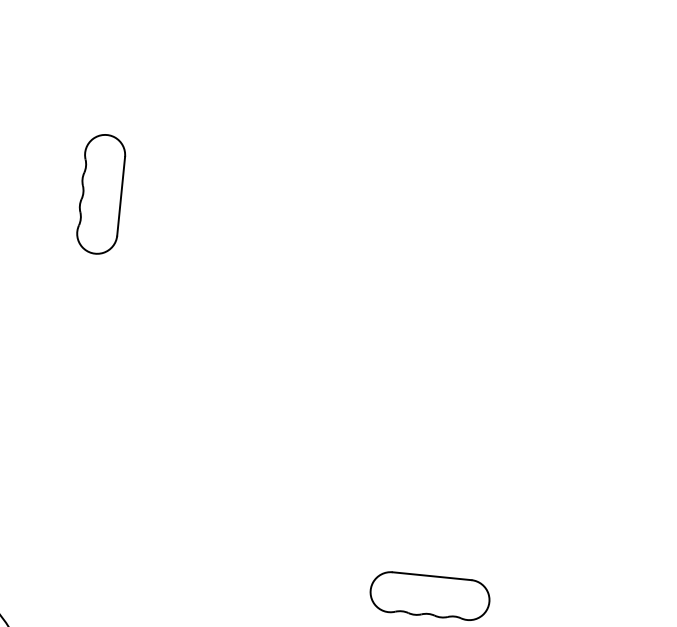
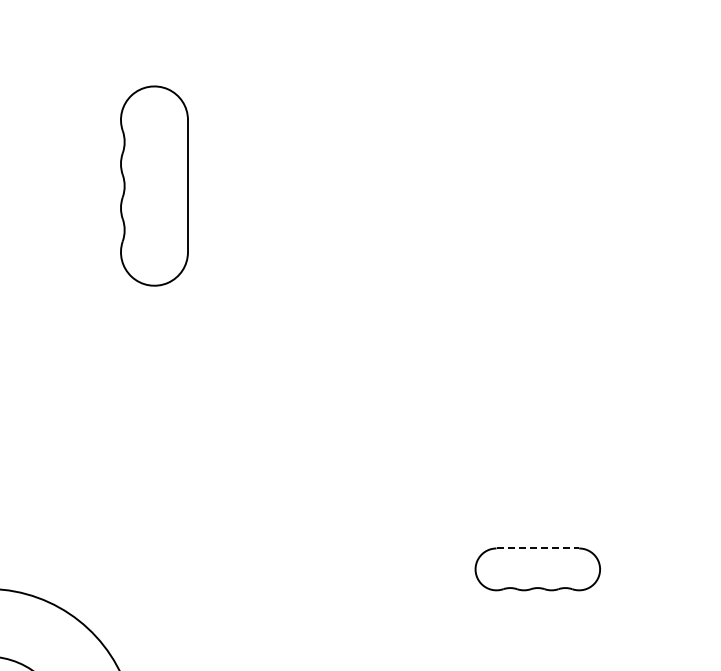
part: (101, 193) -> (154, 185), size x1.6
line: (432, 576) -> (538, 548), solid -> dashed

